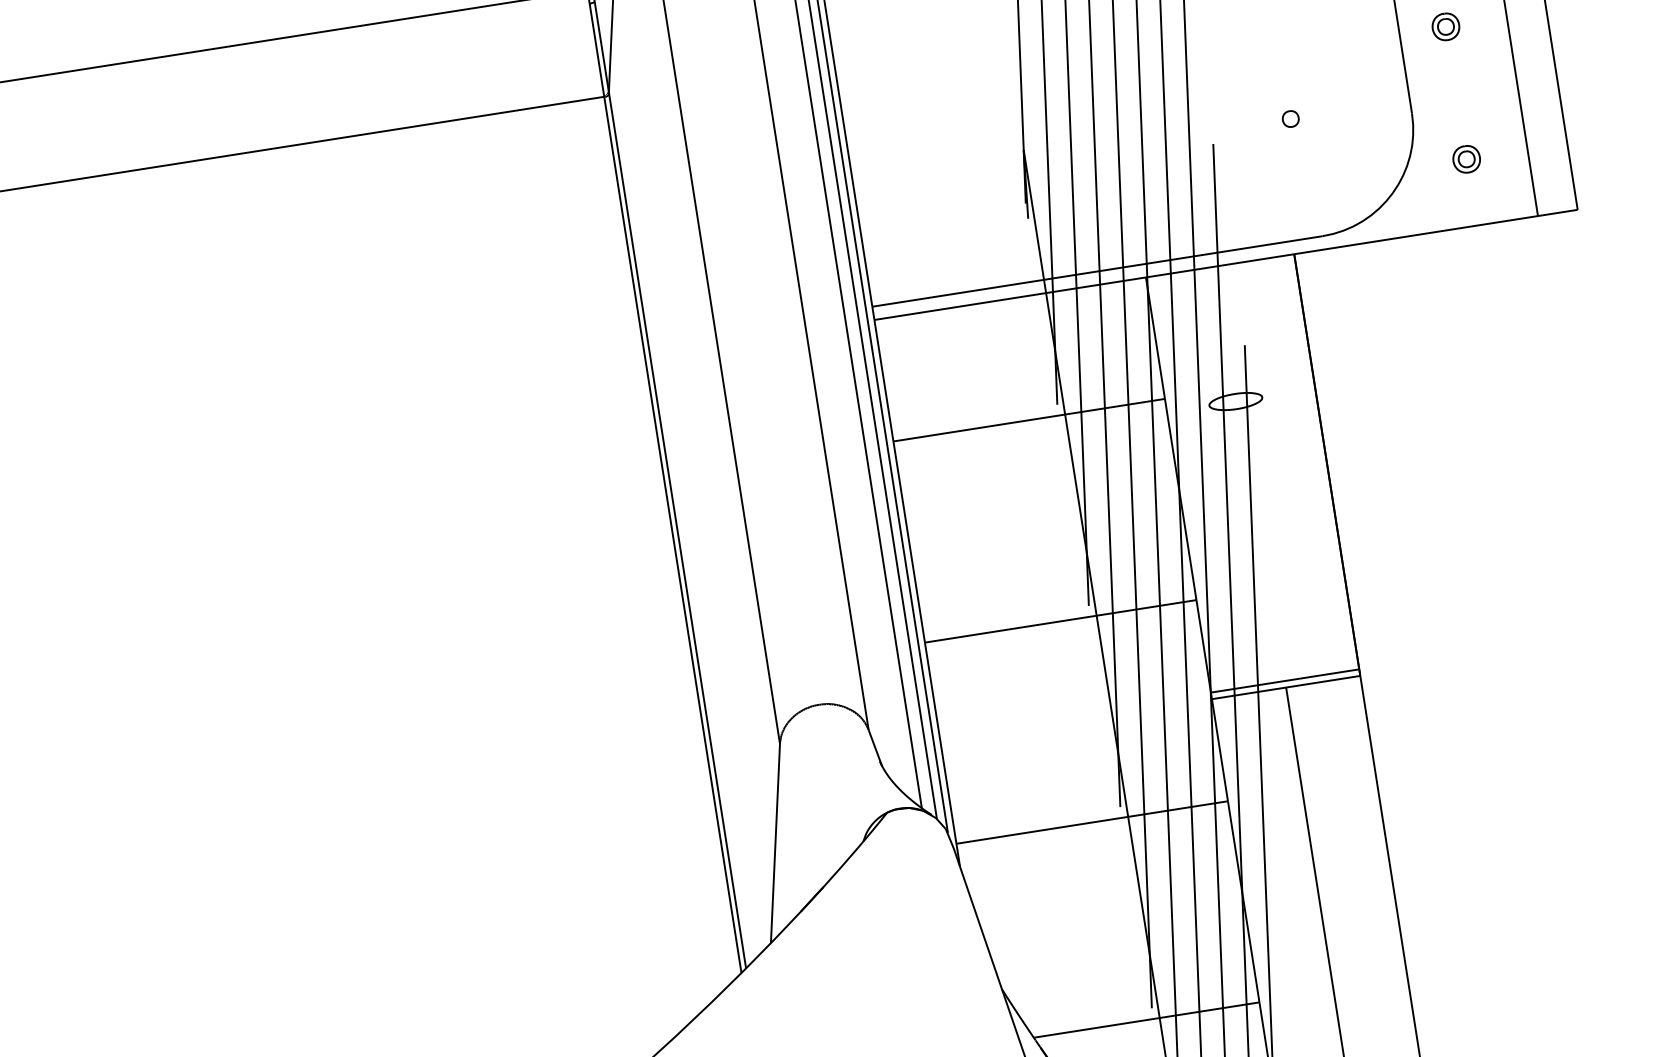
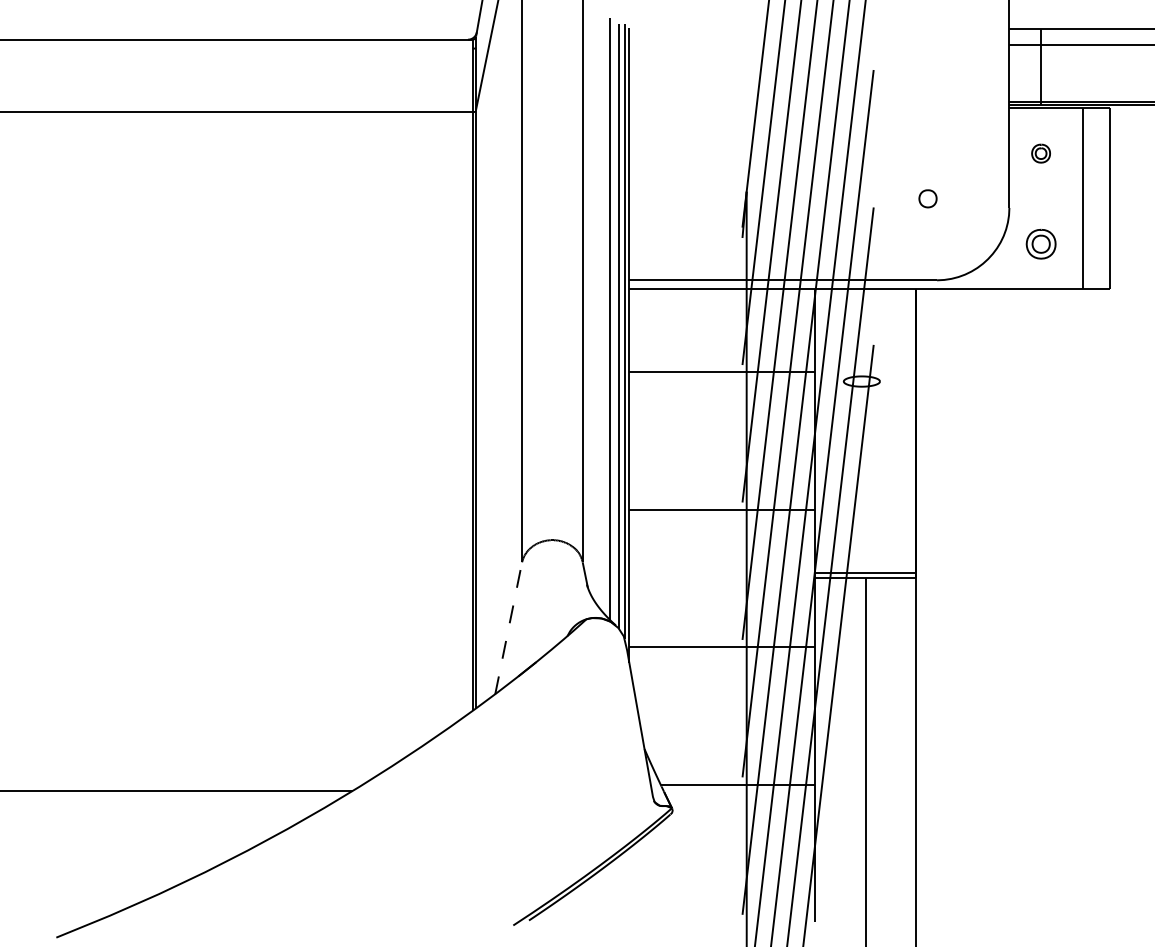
part: (1289, 118) -> (927, 198), size x1.6
part: (1465, 158) -> (1040, 243), size x1.6
line: (775, 842) -> (508, 627), solid -> dashed

